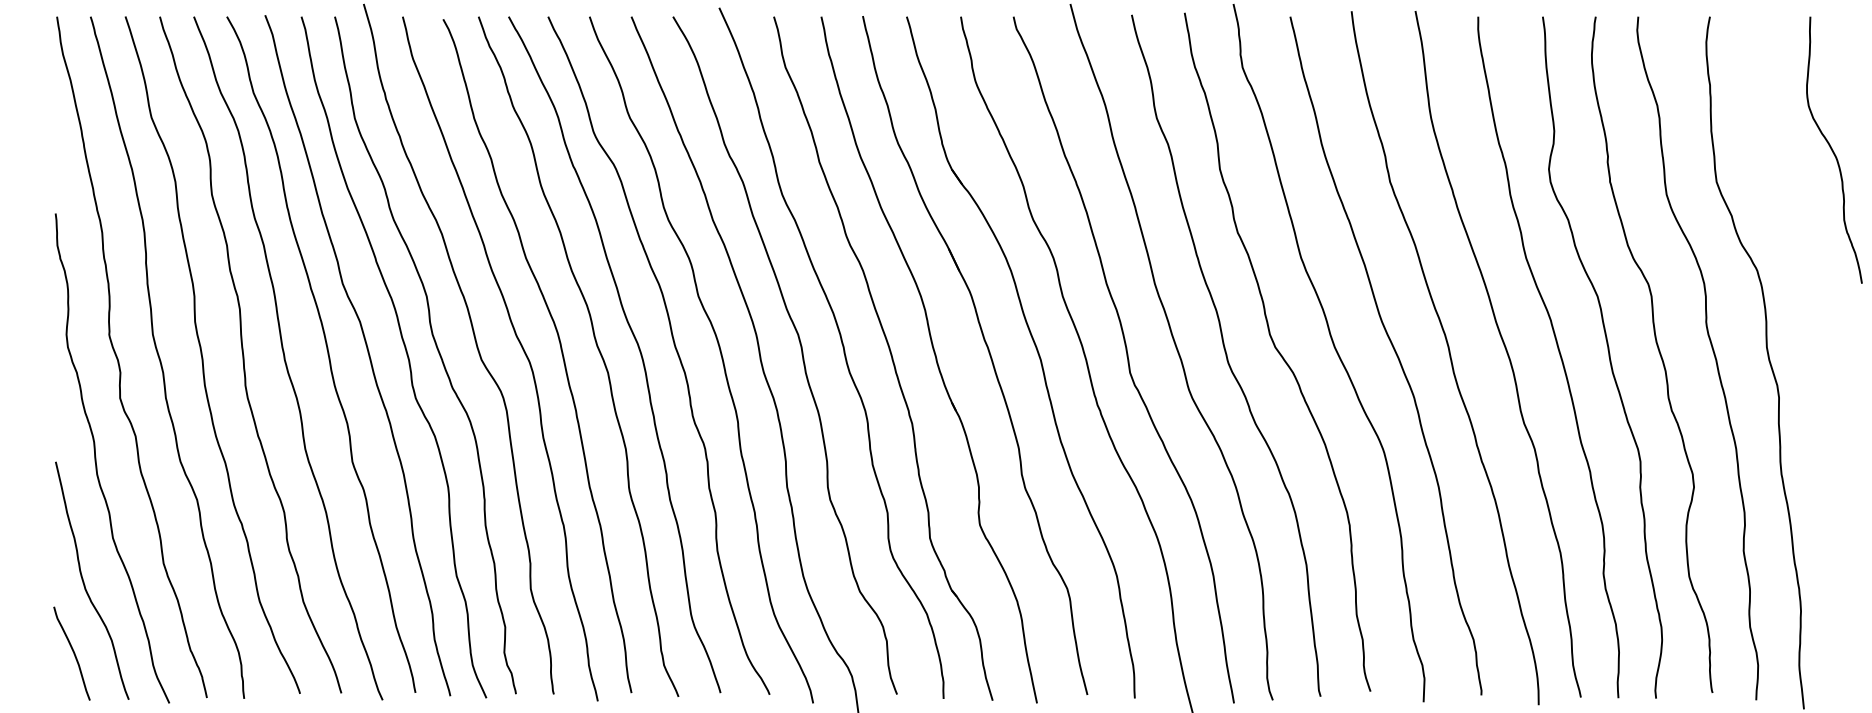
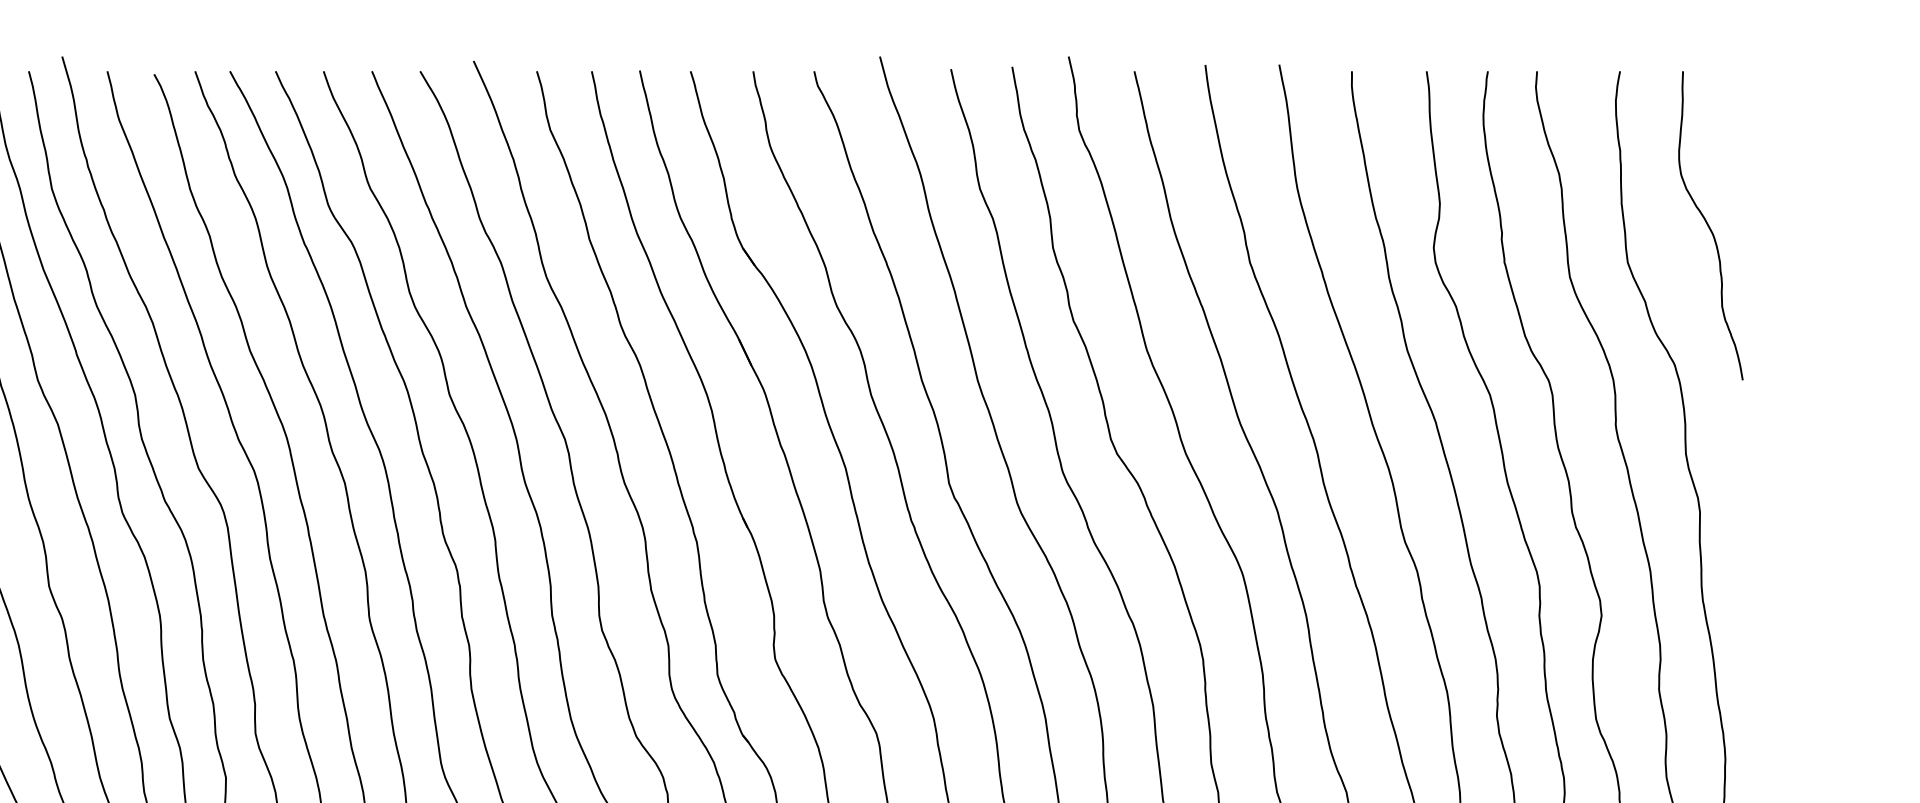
curve: (1833, 150) -> (1709, 226), moved

